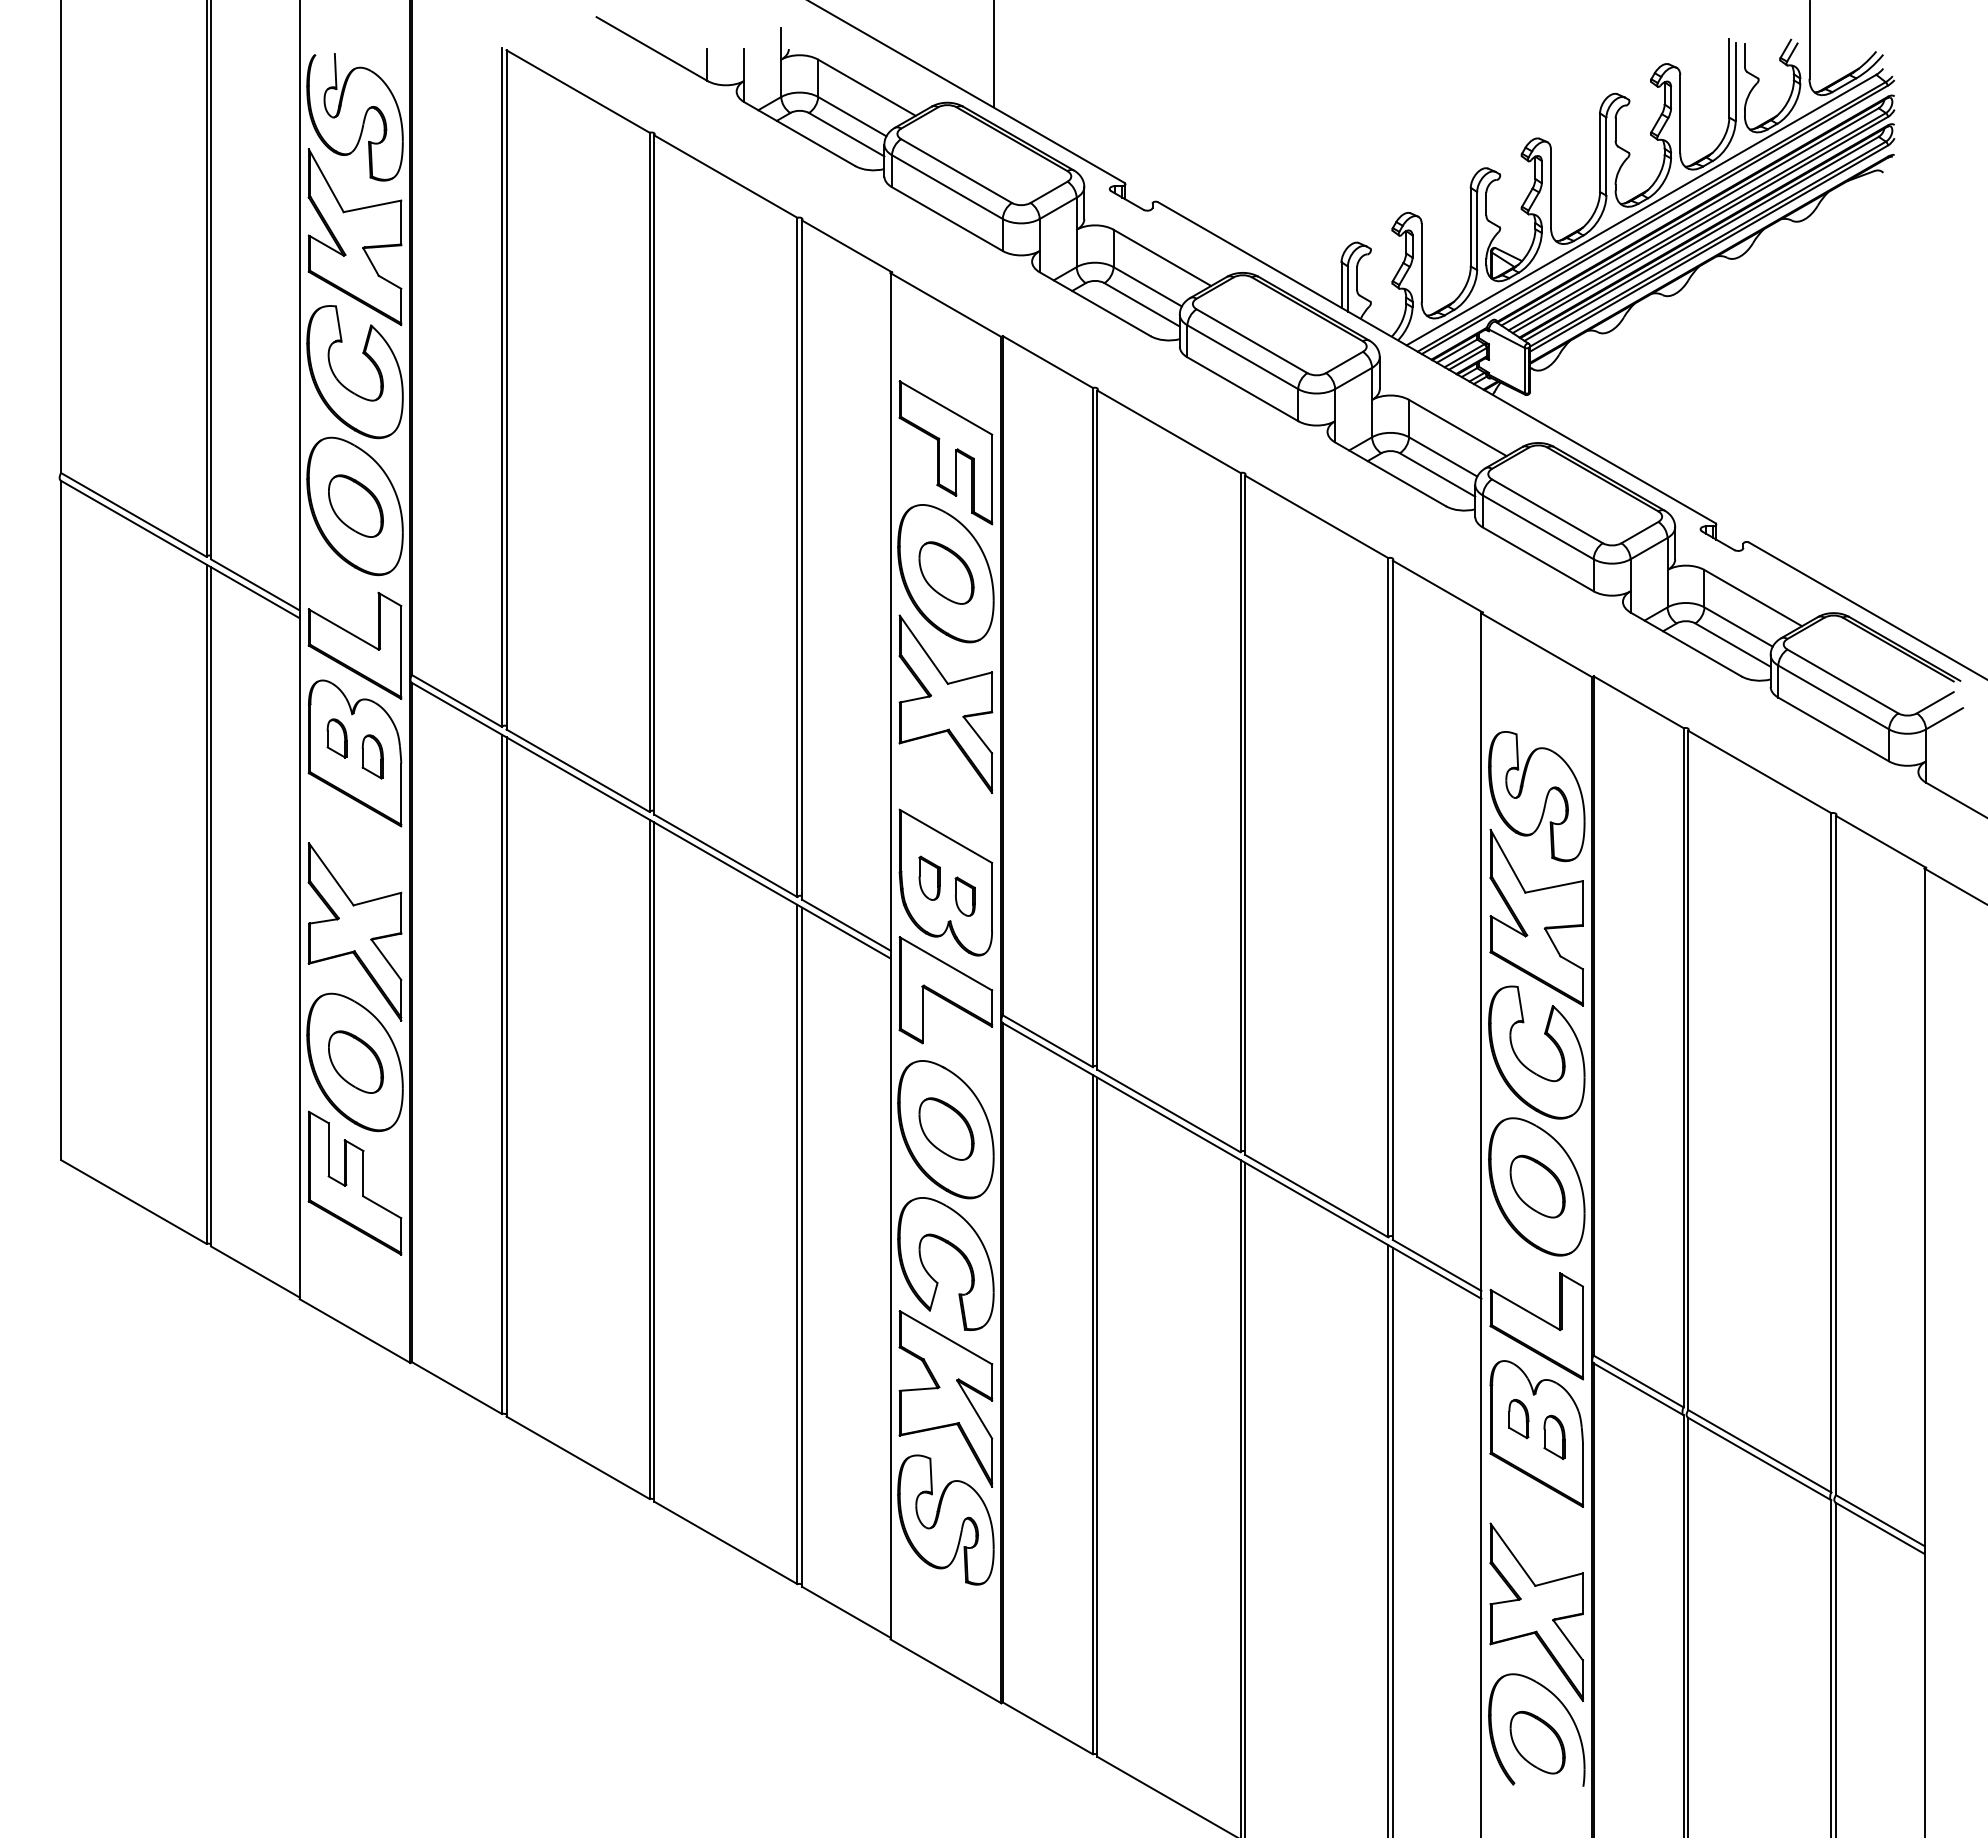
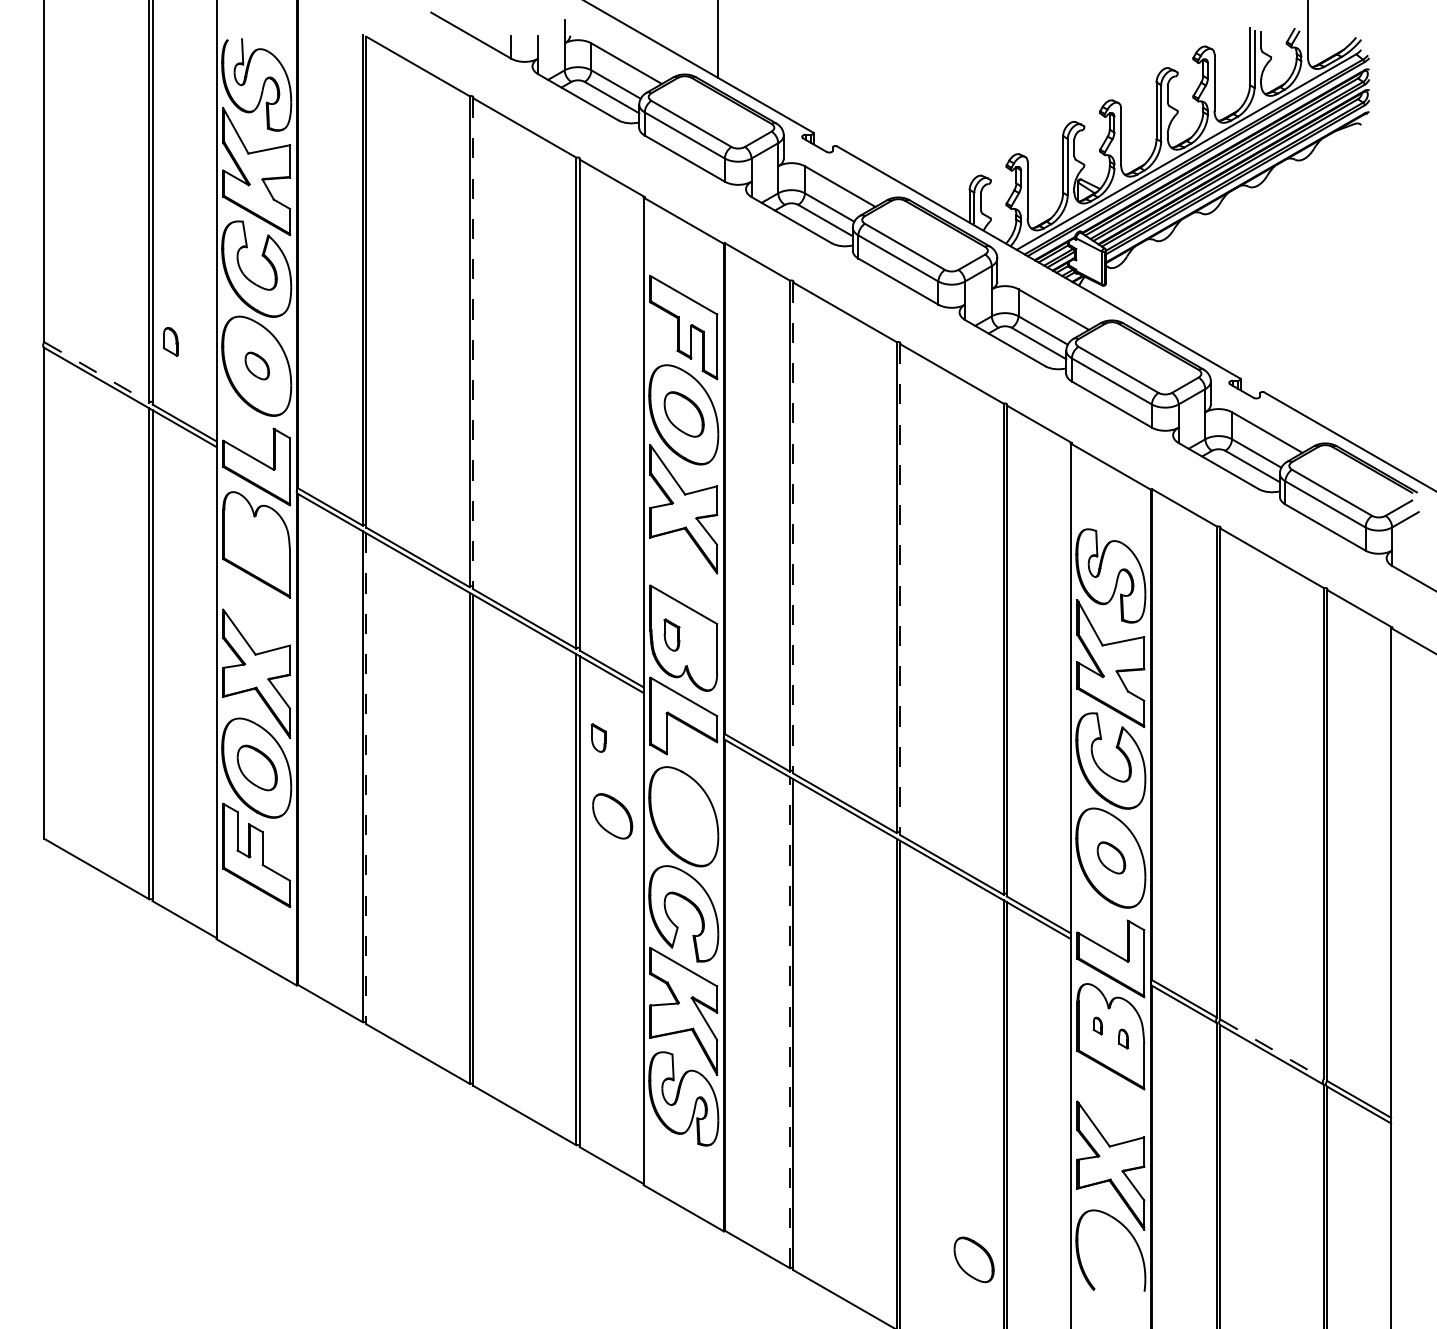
line: (654, 475) -> (473, 343), solid -> dashed
part: (355, 505) -> (256, 365), size x0.6
line: (133, 514) -> (96, 372), solid -> dashed
line: (1097, 730) -> (793, 528), solid -> dashed
part: (336, 738) -> (170, 341), moved
part: (372, 756) -> (269, 547), removed
line: (1245, 815) -> (900, 589), solid -> dashed
part: (964, 896) -> (598, 737), moved
line: (506, 1077) -> (366, 779), solid -> dashed
part: (946, 1128) -> (612, 815), moved
part: (1537, 1186) -> (1111, 857), size x0.7
line: (1092, 1414) -> (789, 1022), solid -> dashed
part: (1518, 1419) -> (1097, 1026), size x0.6
part: (1554, 1436) -> (1123, 1038), size x0.6
line: (1759, 1451) -> (1271, 1049), solid -> dashed
part: (1537, 1742) -> (974, 1259), moved

